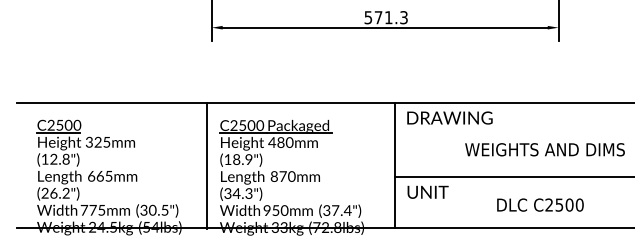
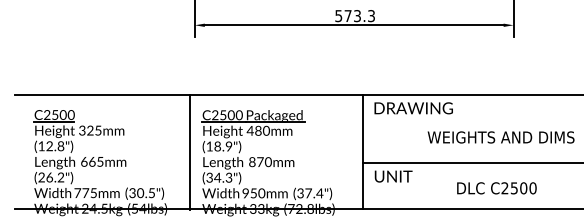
text: (388, 17) -> (357, 15), 571.3 -> 573.3

